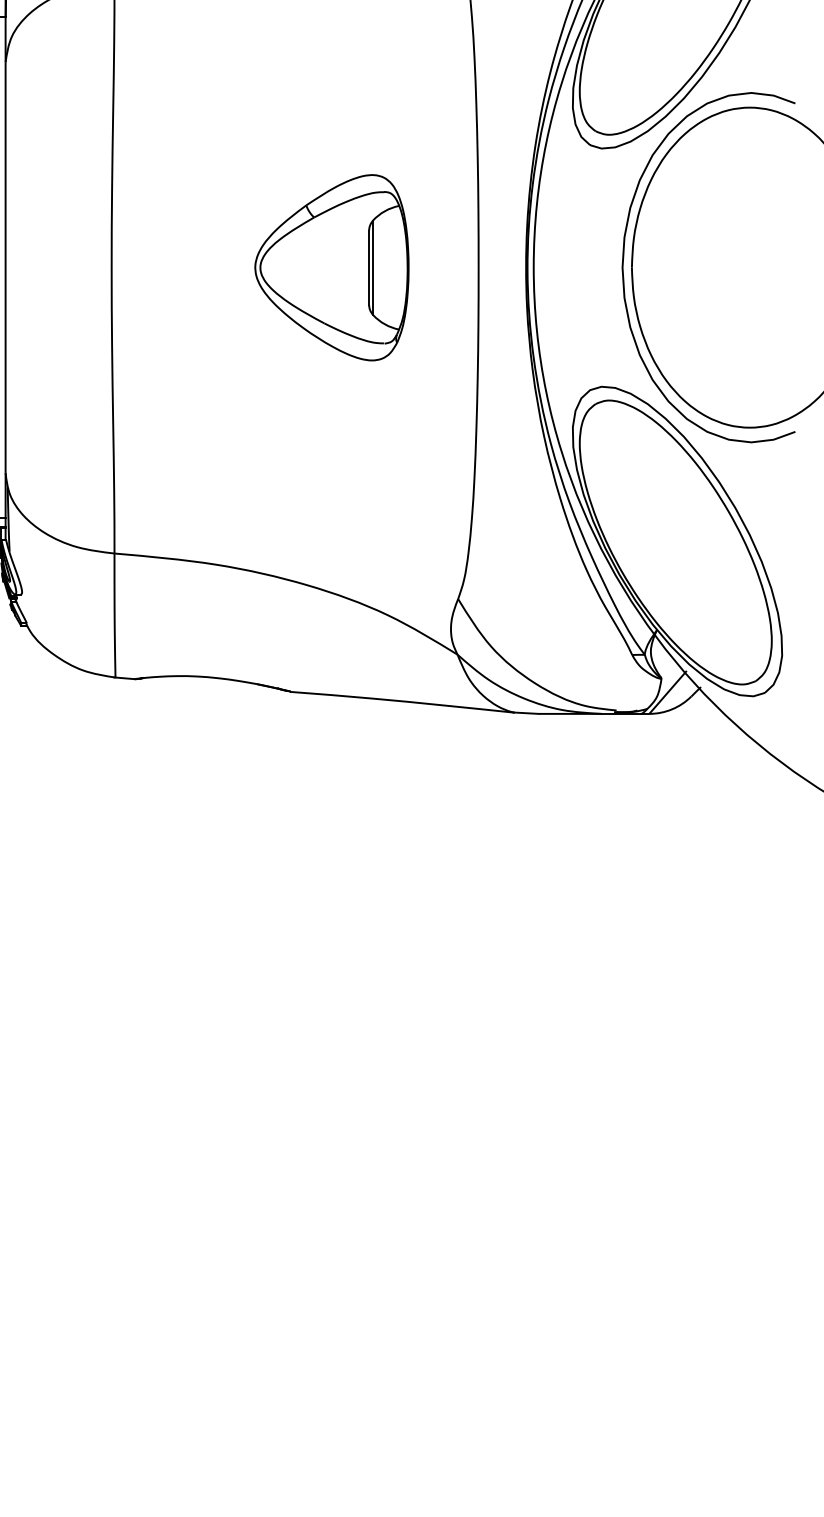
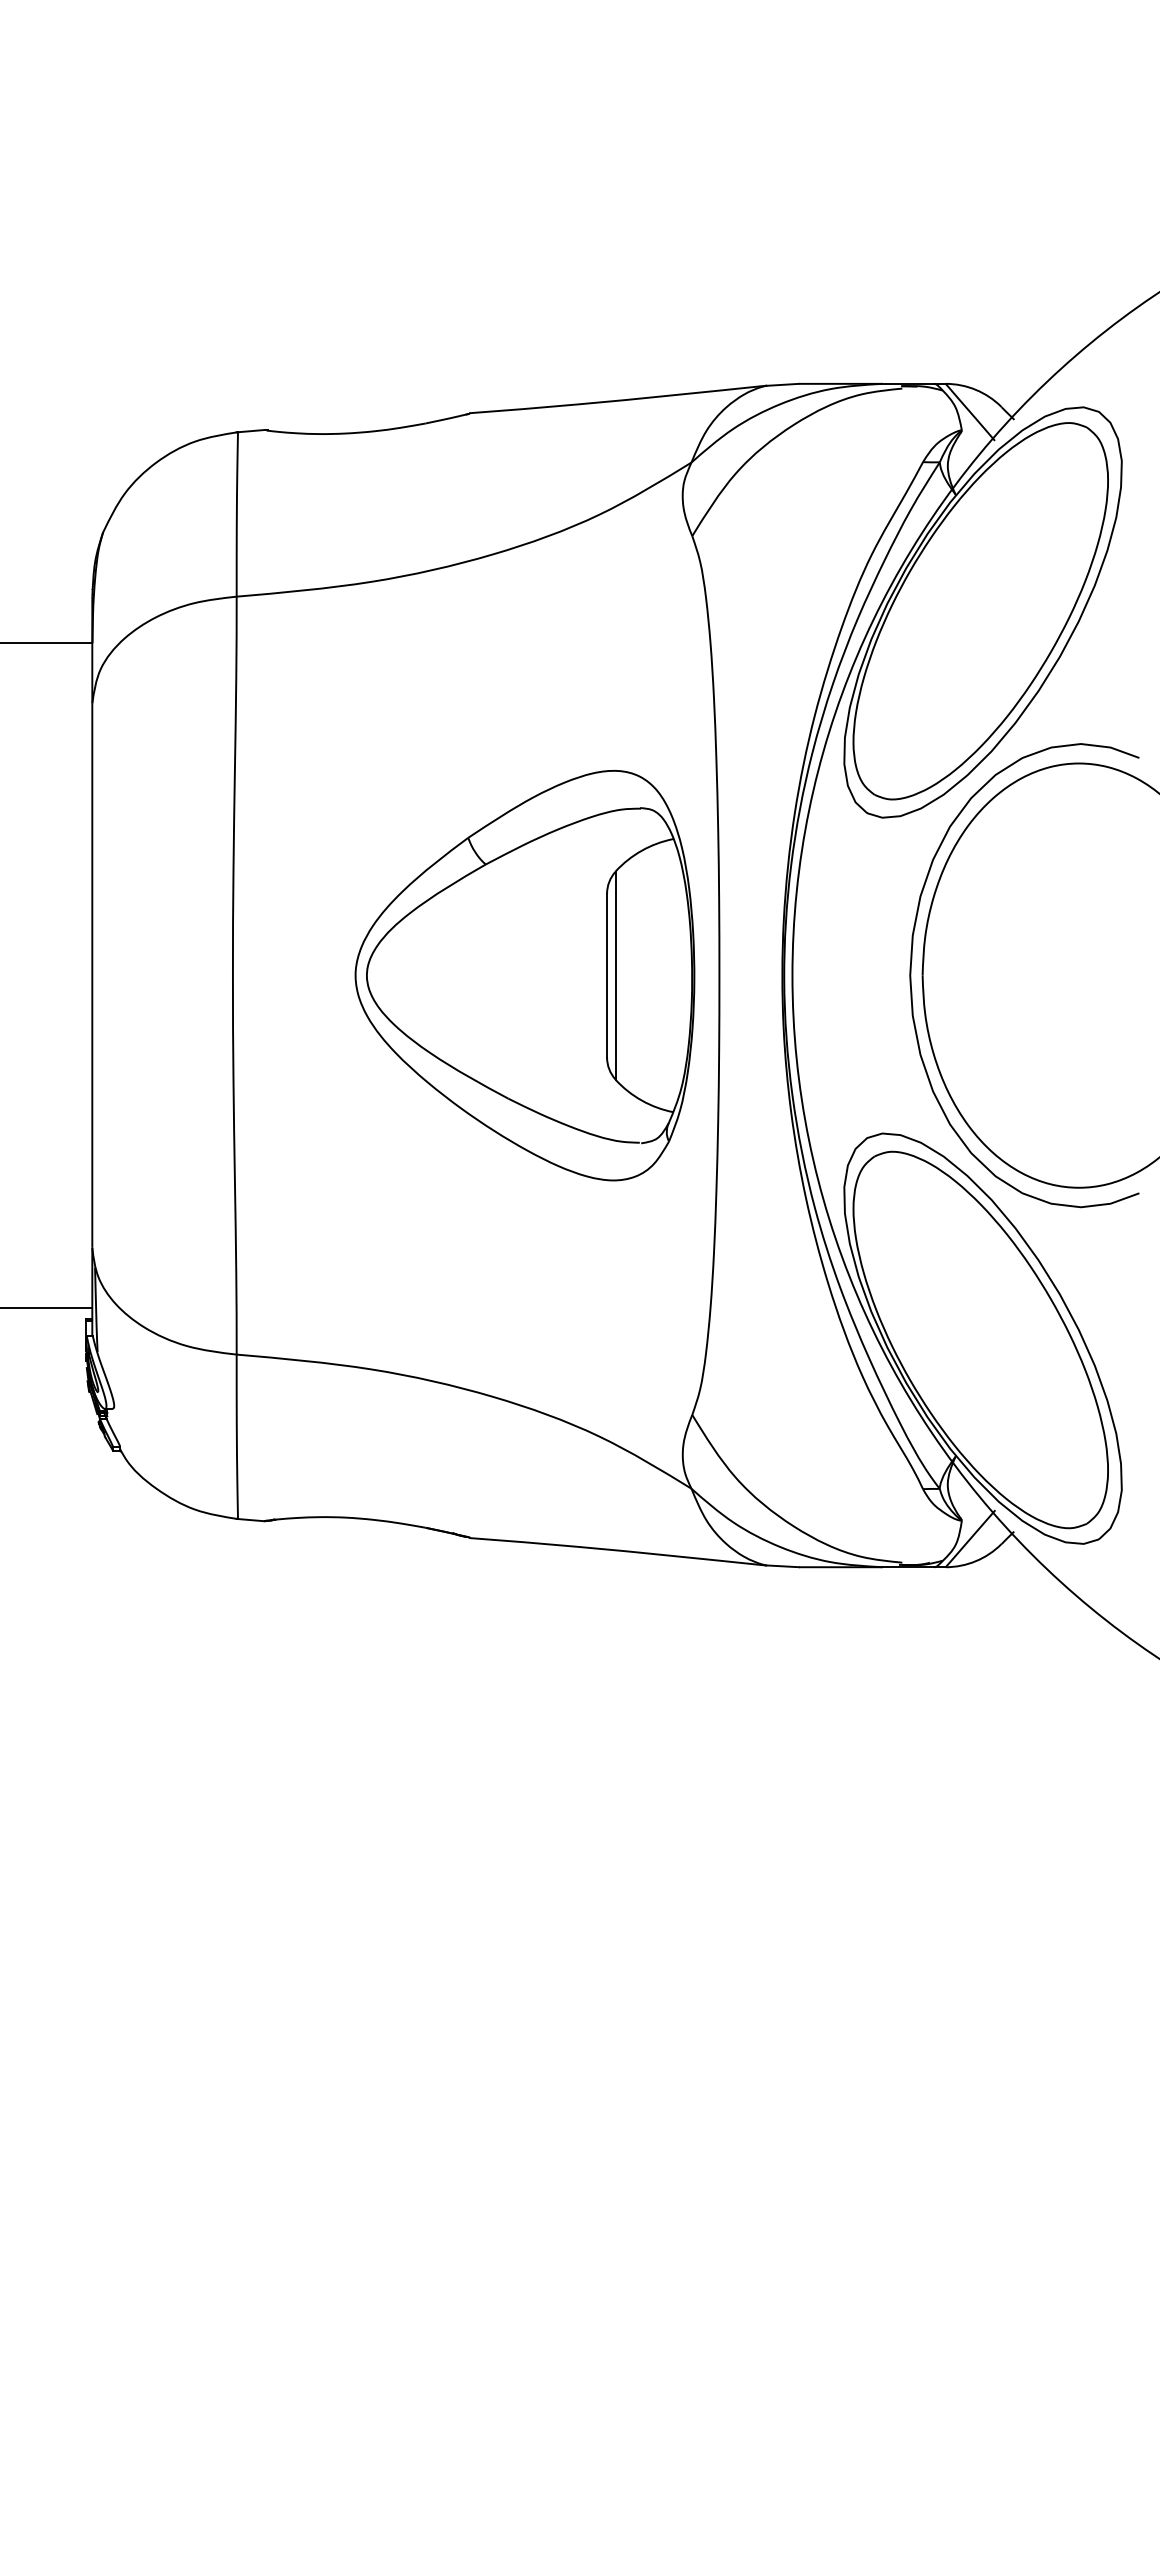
part: (331, 267) -> (524, 975), size x1.67

